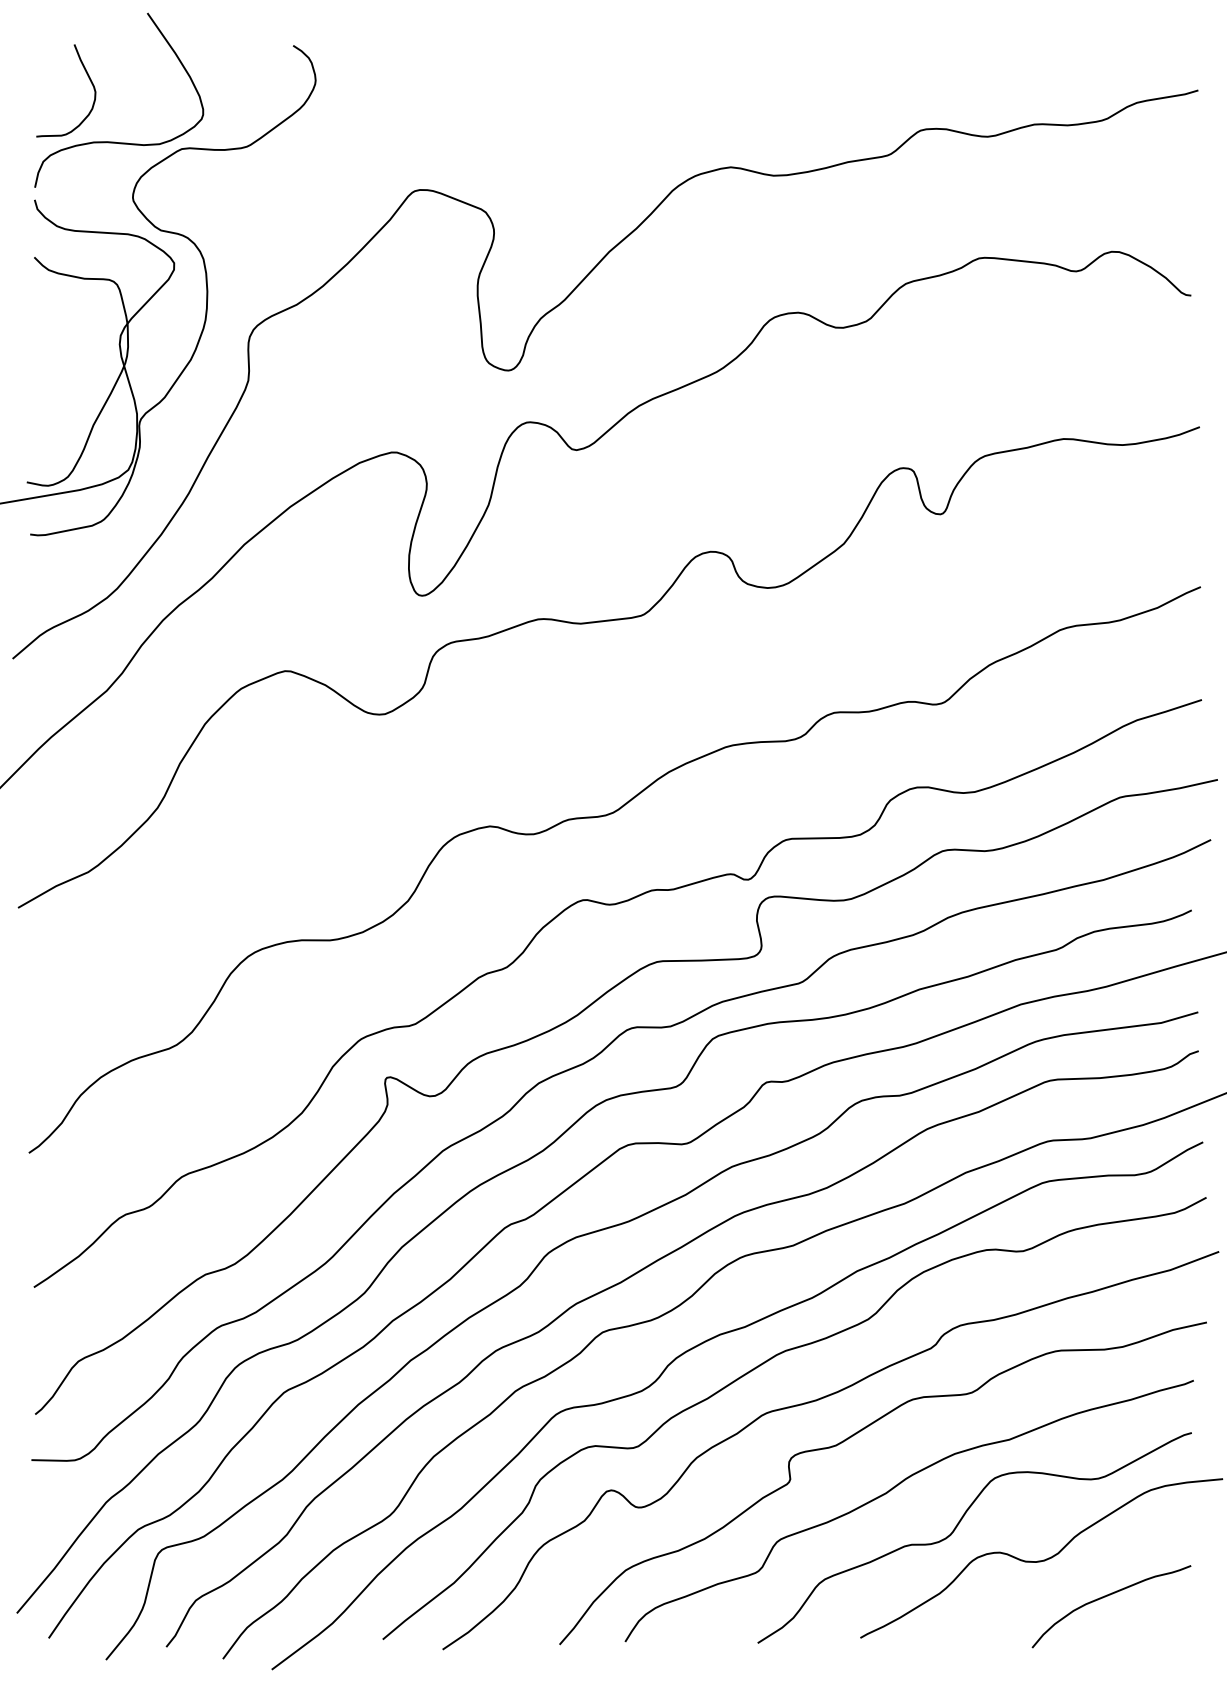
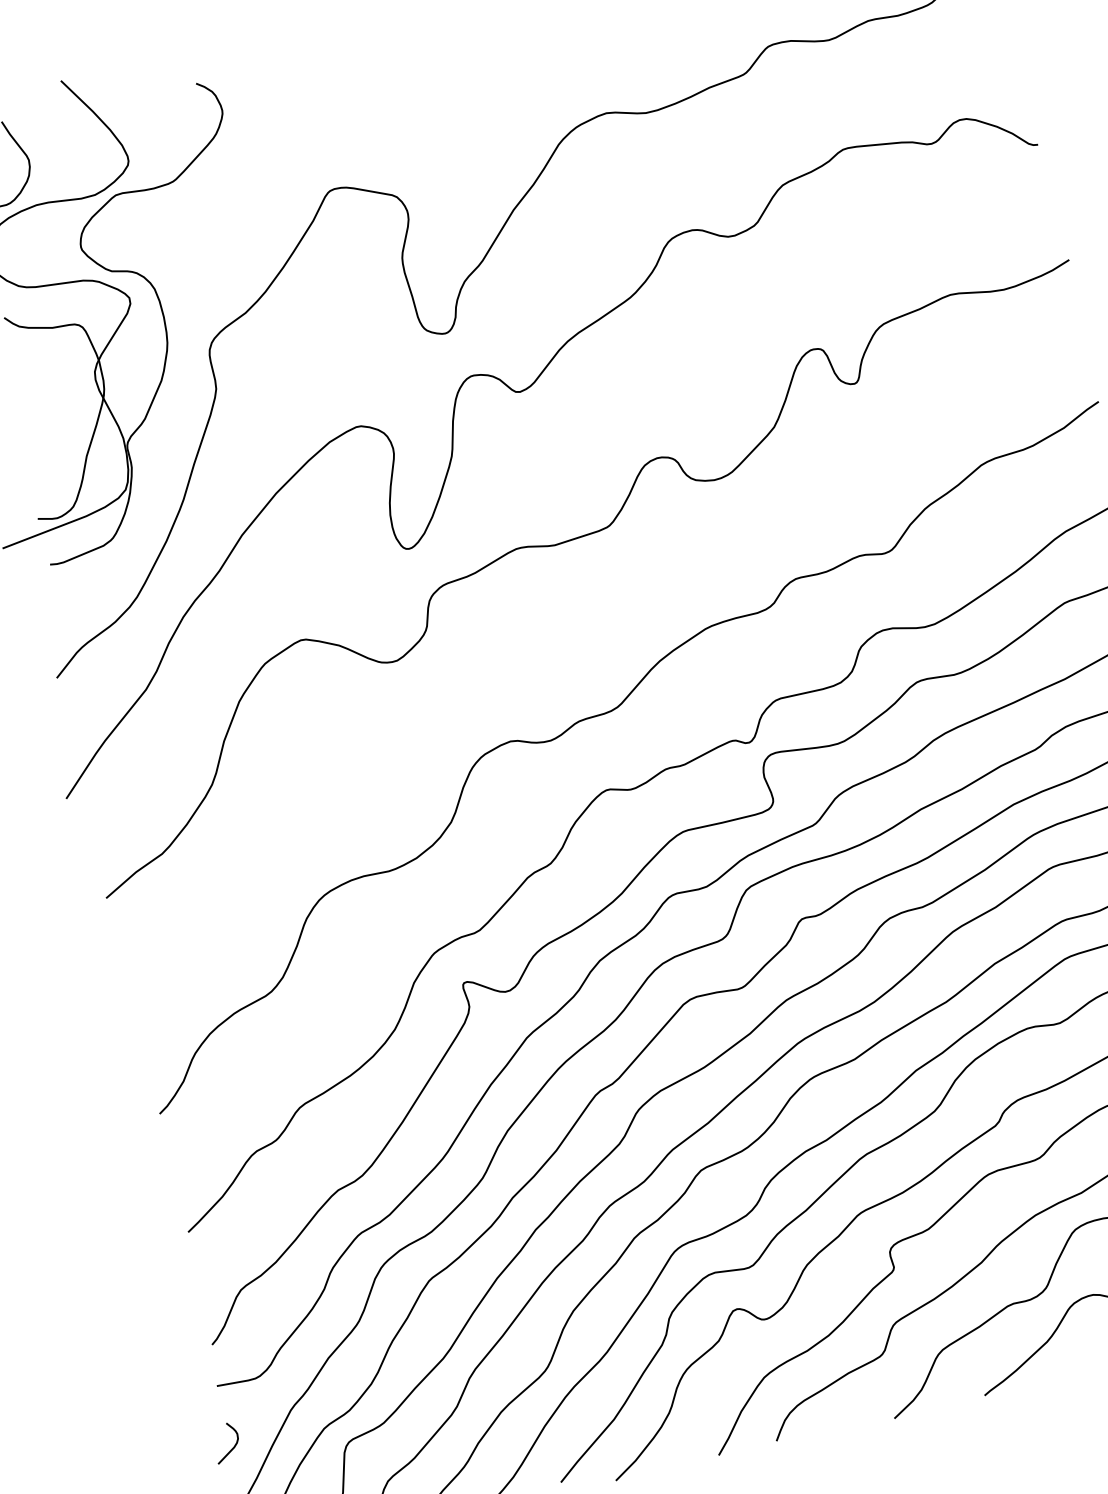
curve: (34, 1530) -> (232, 1448), added

